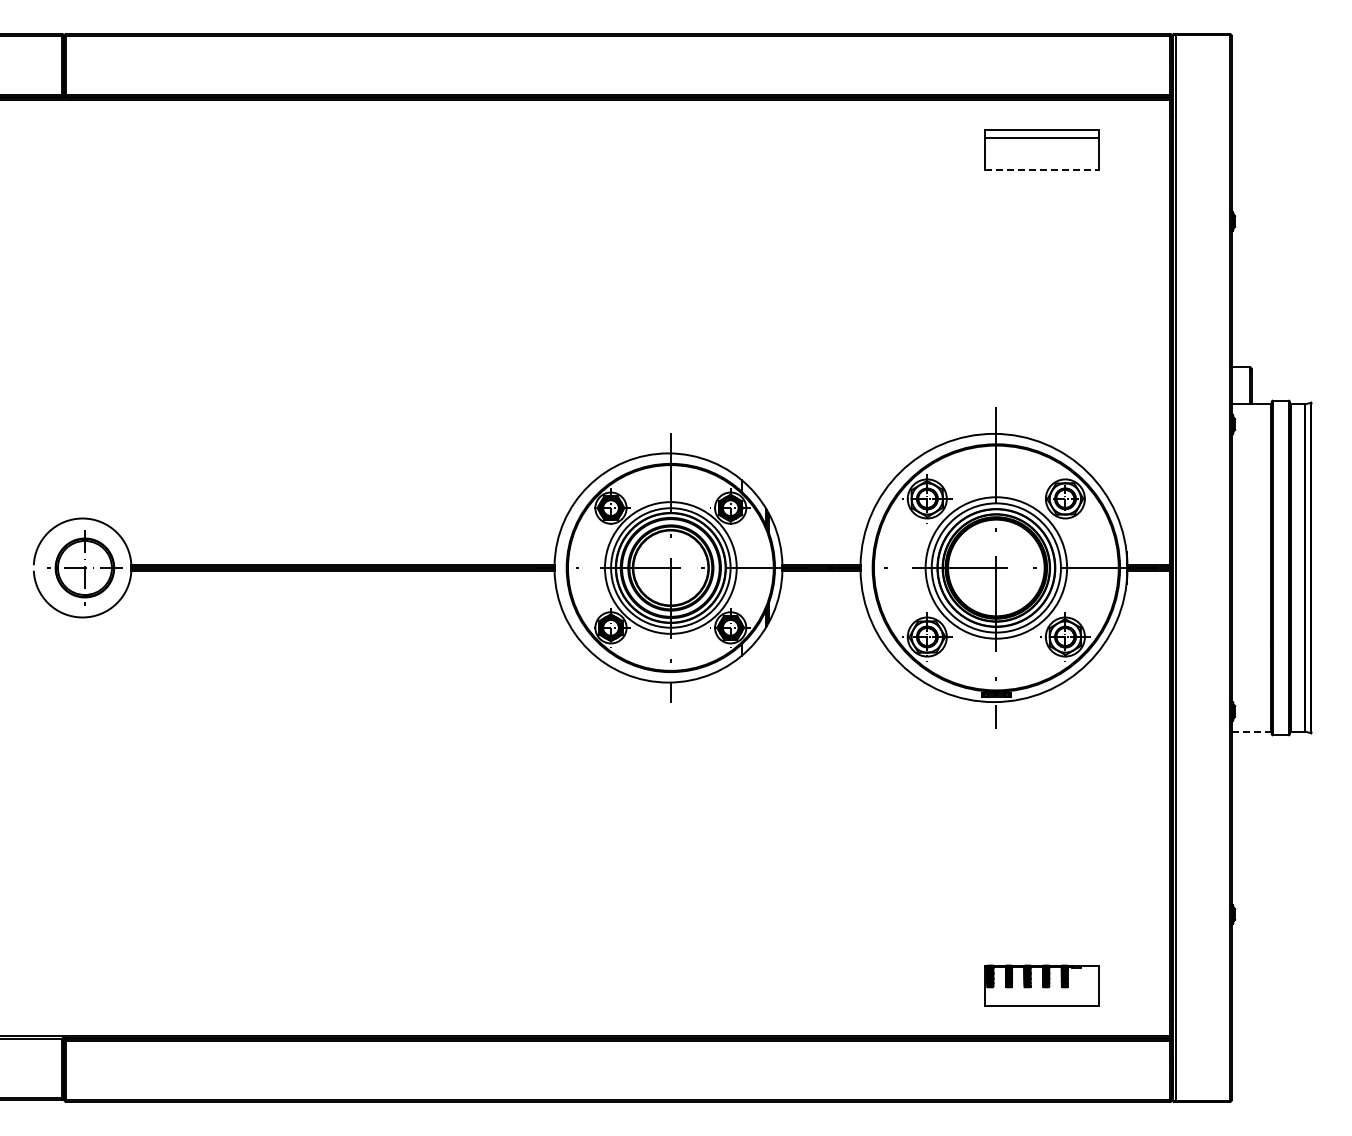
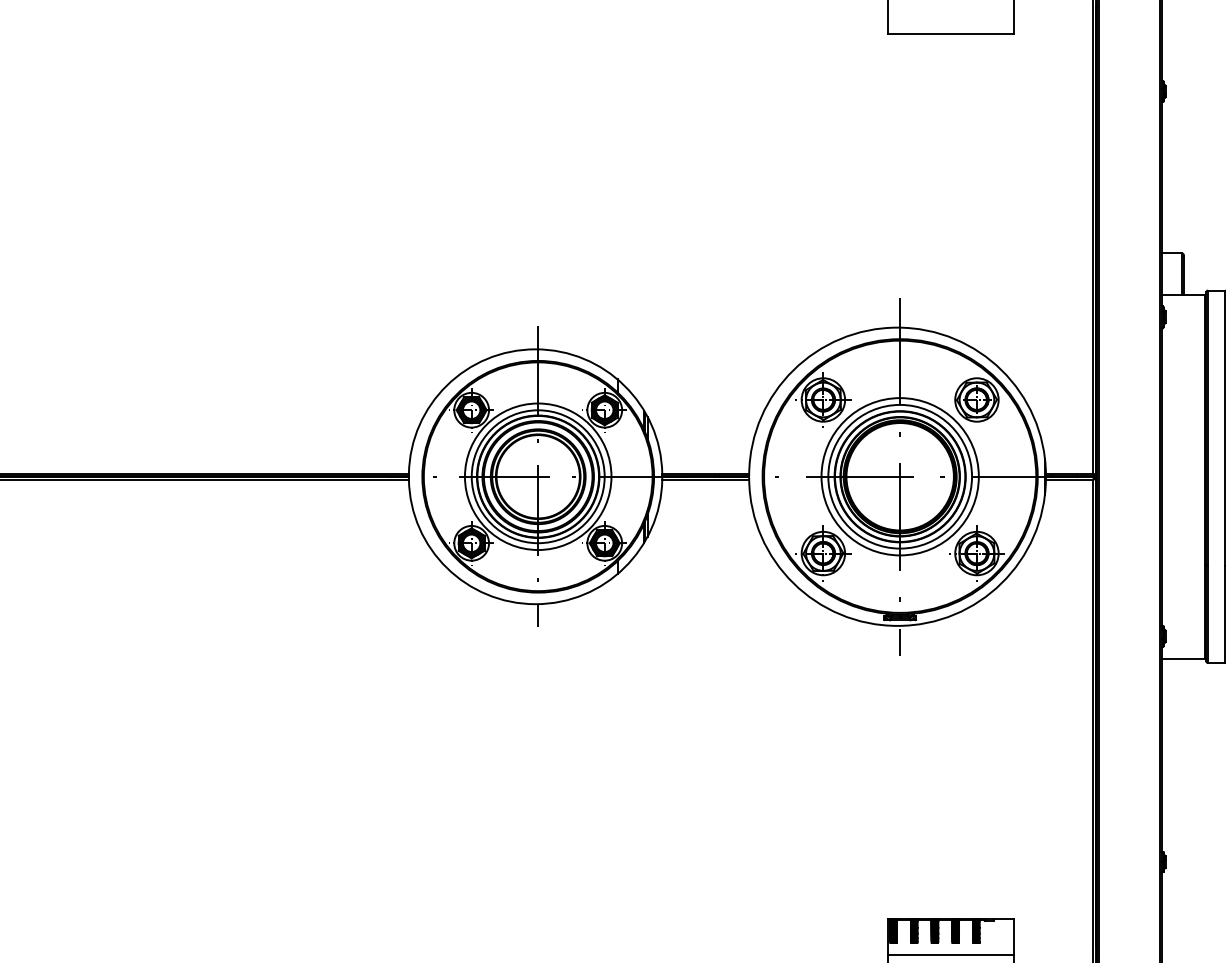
line: (1041, 170) -> (950, 34), dashed -> solid
line: (1251, 731) -> (1183, 658), dashed -> solid
line: (1041, 998) -> (950, 955), added

